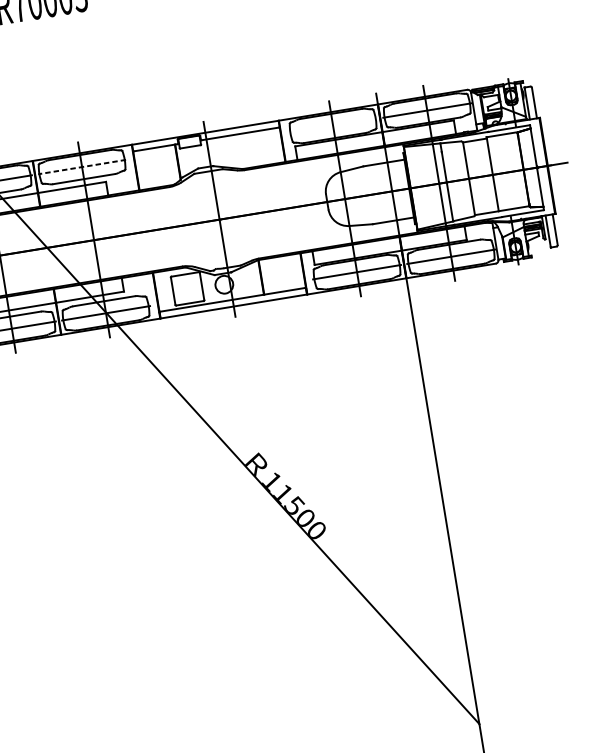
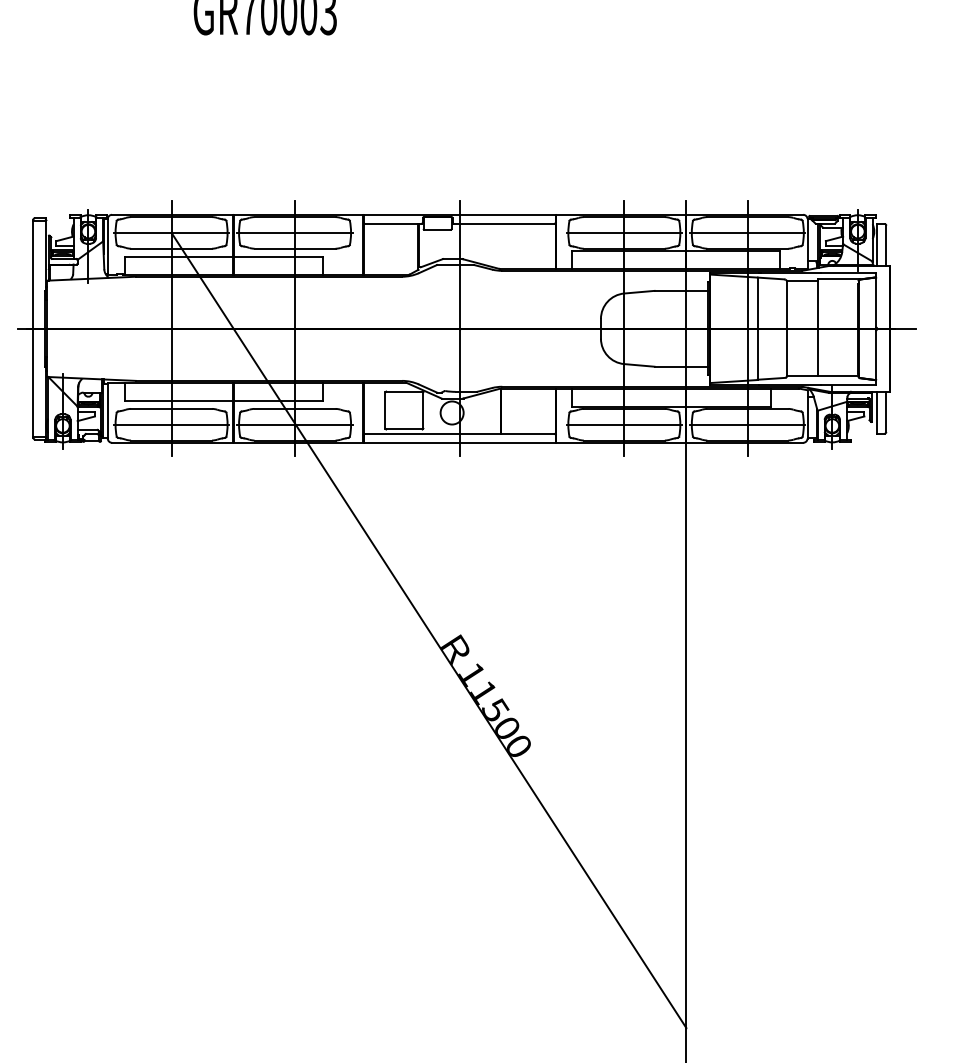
line: (333, 125) -> (624, 232), added
line: (82, 166) -> (295, 232), dashed -> solid

